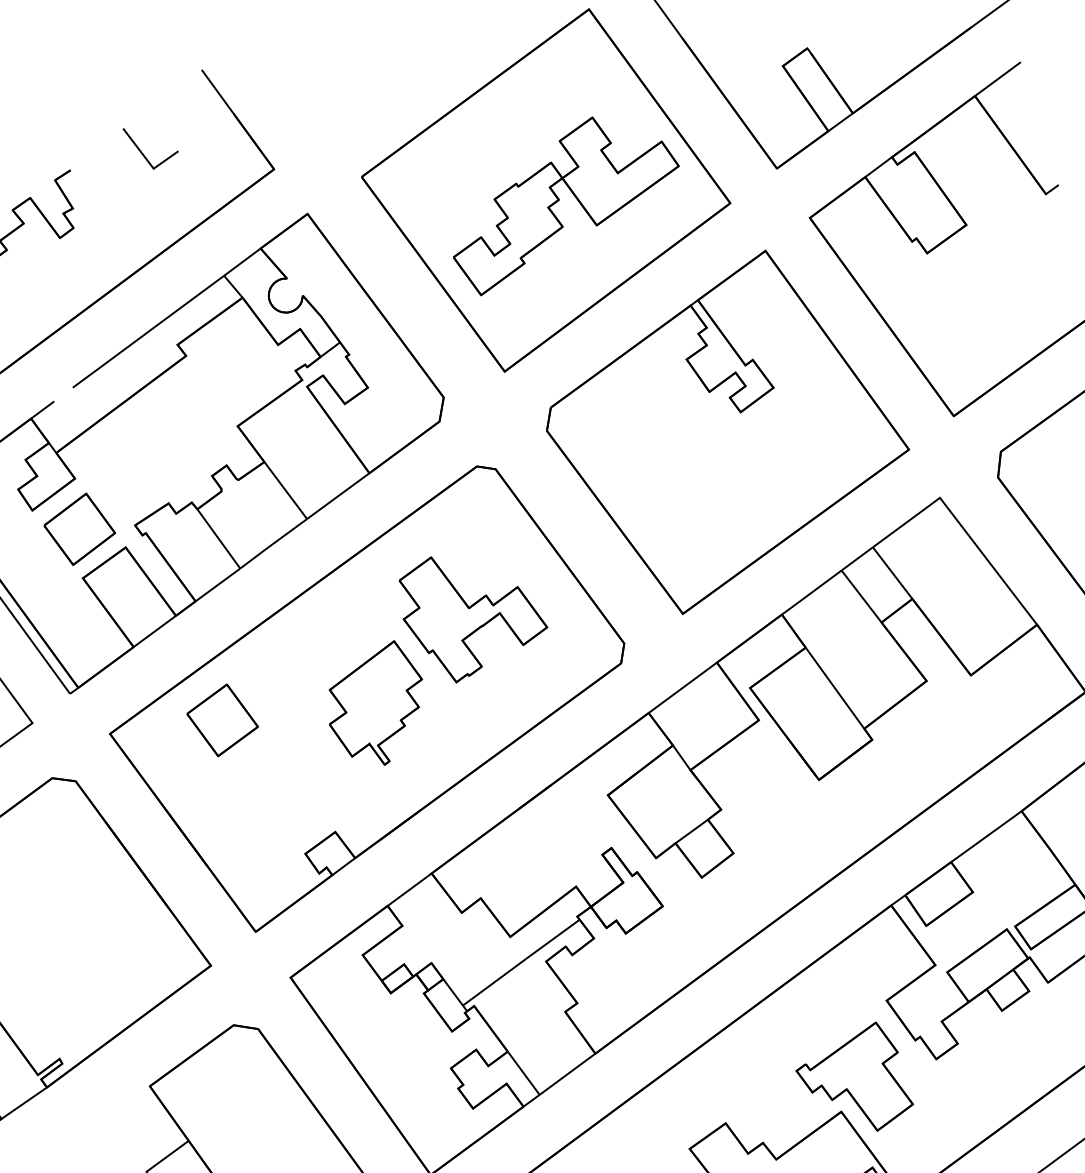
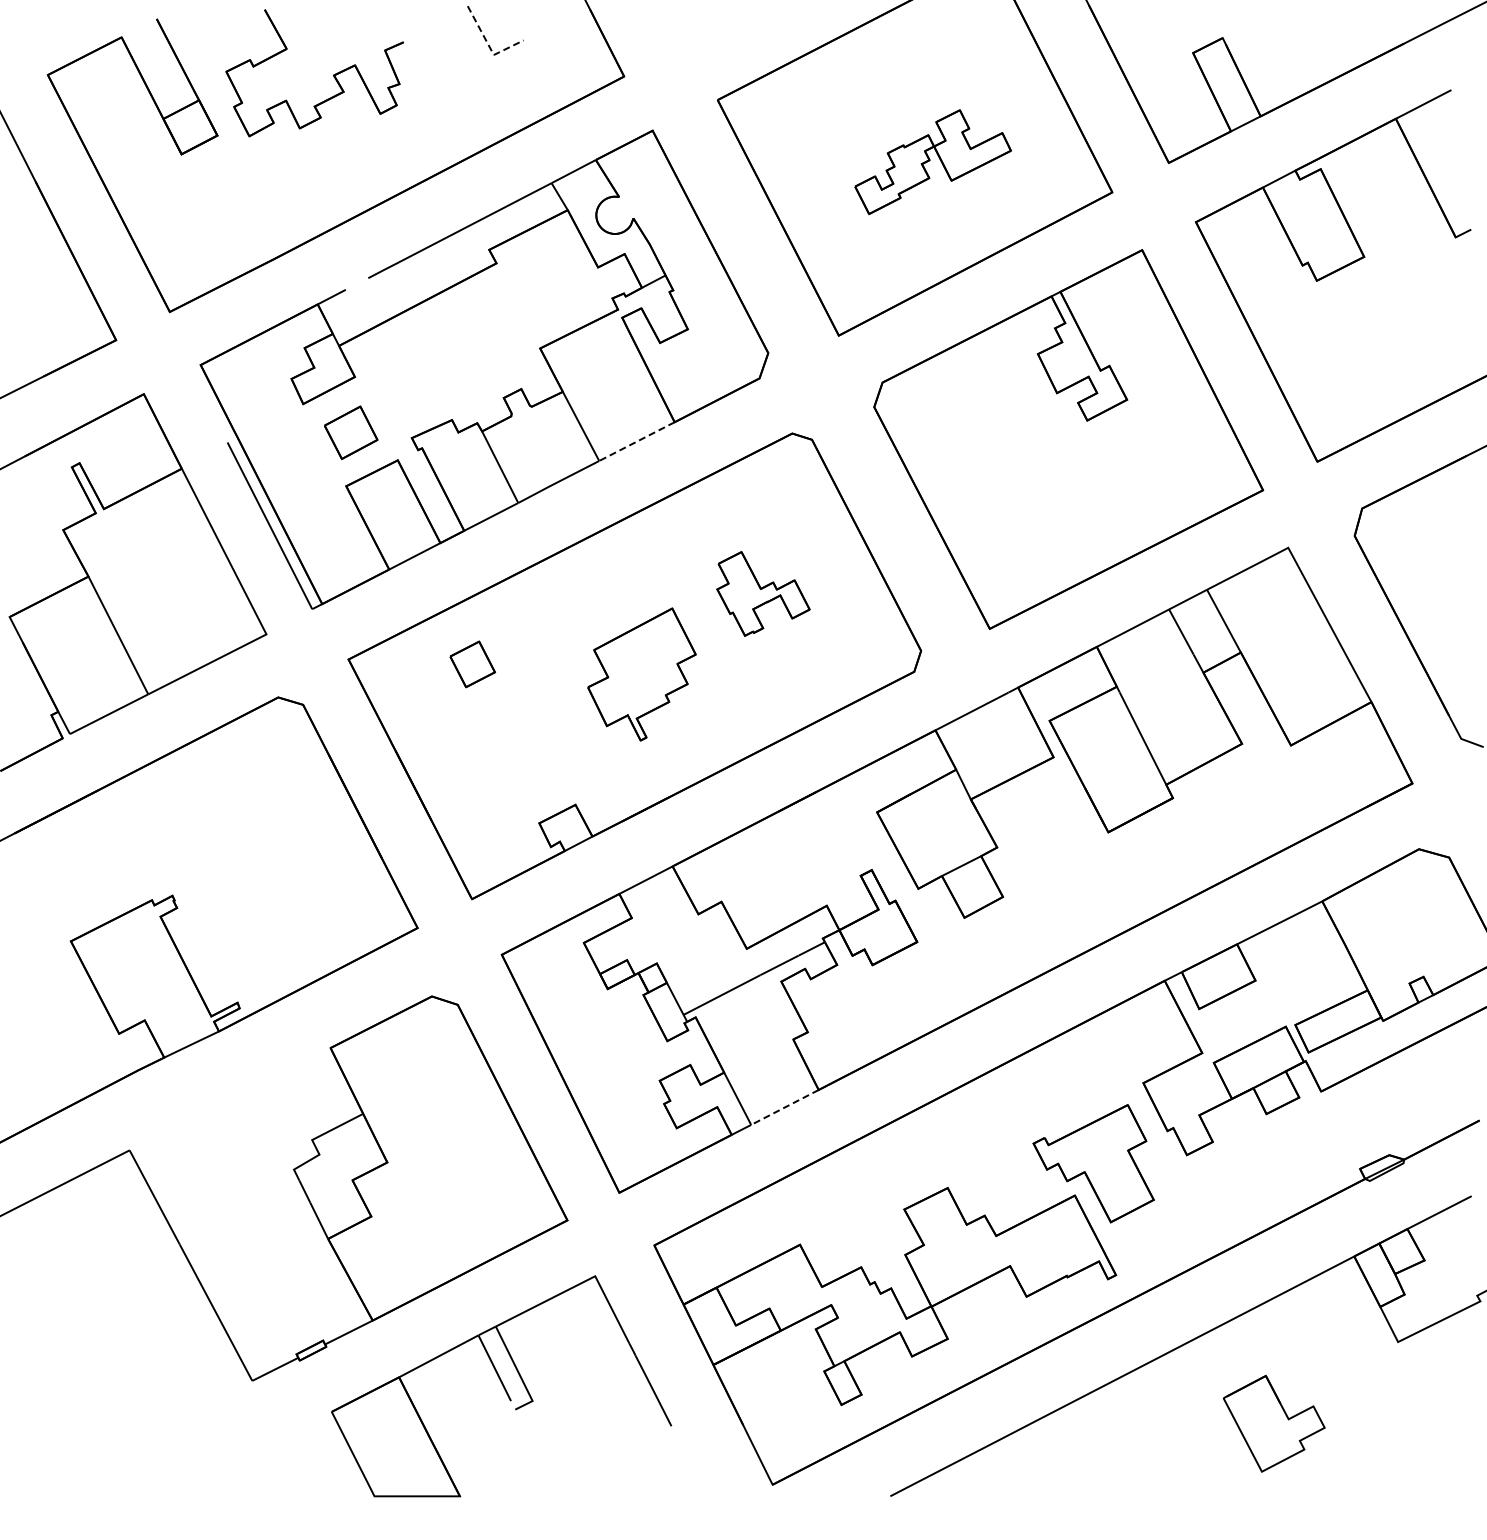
line: (148, 161) -> (489, 46), solid -> dashed
part: (563, 201) -> (932, 161), size x0.6
line: (337, 496) -> (636, 441), solid -> dashed
part: (79, 529) -> (350, 432), size x0.7
part: (474, 614) -> (763, 593), size x0.6
part: (222, 720) -> (472, 664), size x0.6
line: (567, 1074) -> (784, 1107), solid -> dashed

